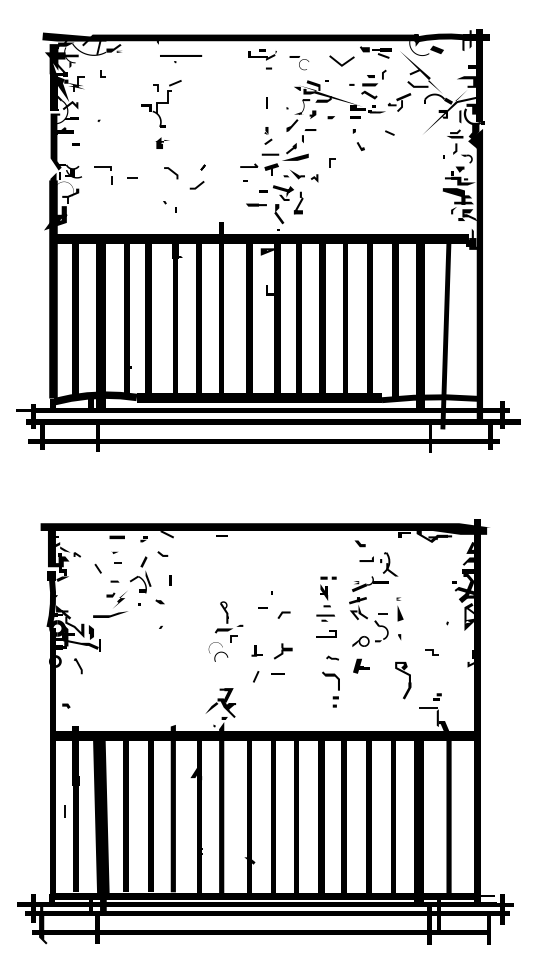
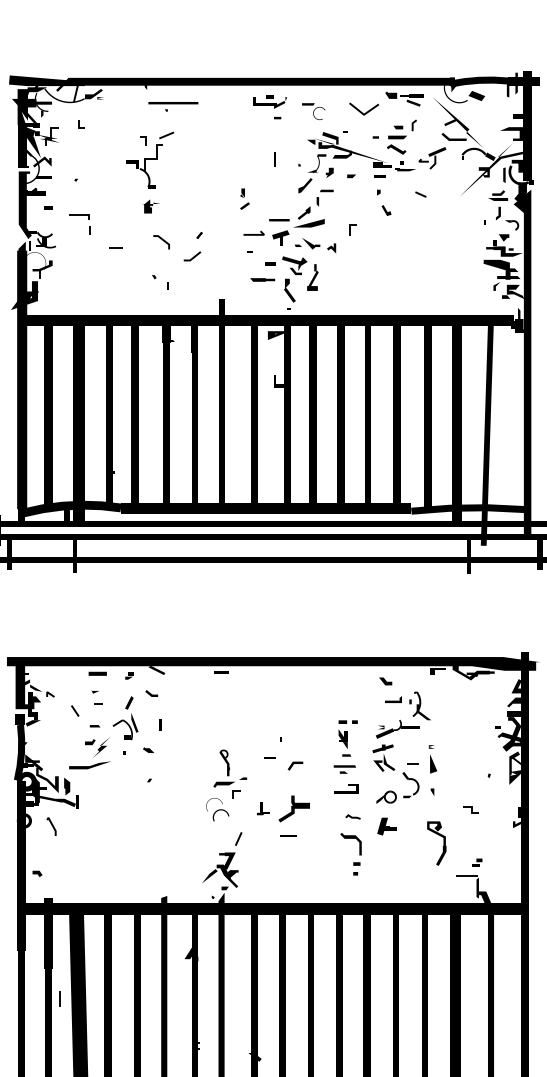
part: (268, 135) -> (245, 198), moved
part: (103, 167) -> (80, 215), moved
part: (283, 651) -> (294, 809), size x1.4
line: (256, 676) -> (239, 838), moved
line: (64, 811) -> (58, 998), moved

